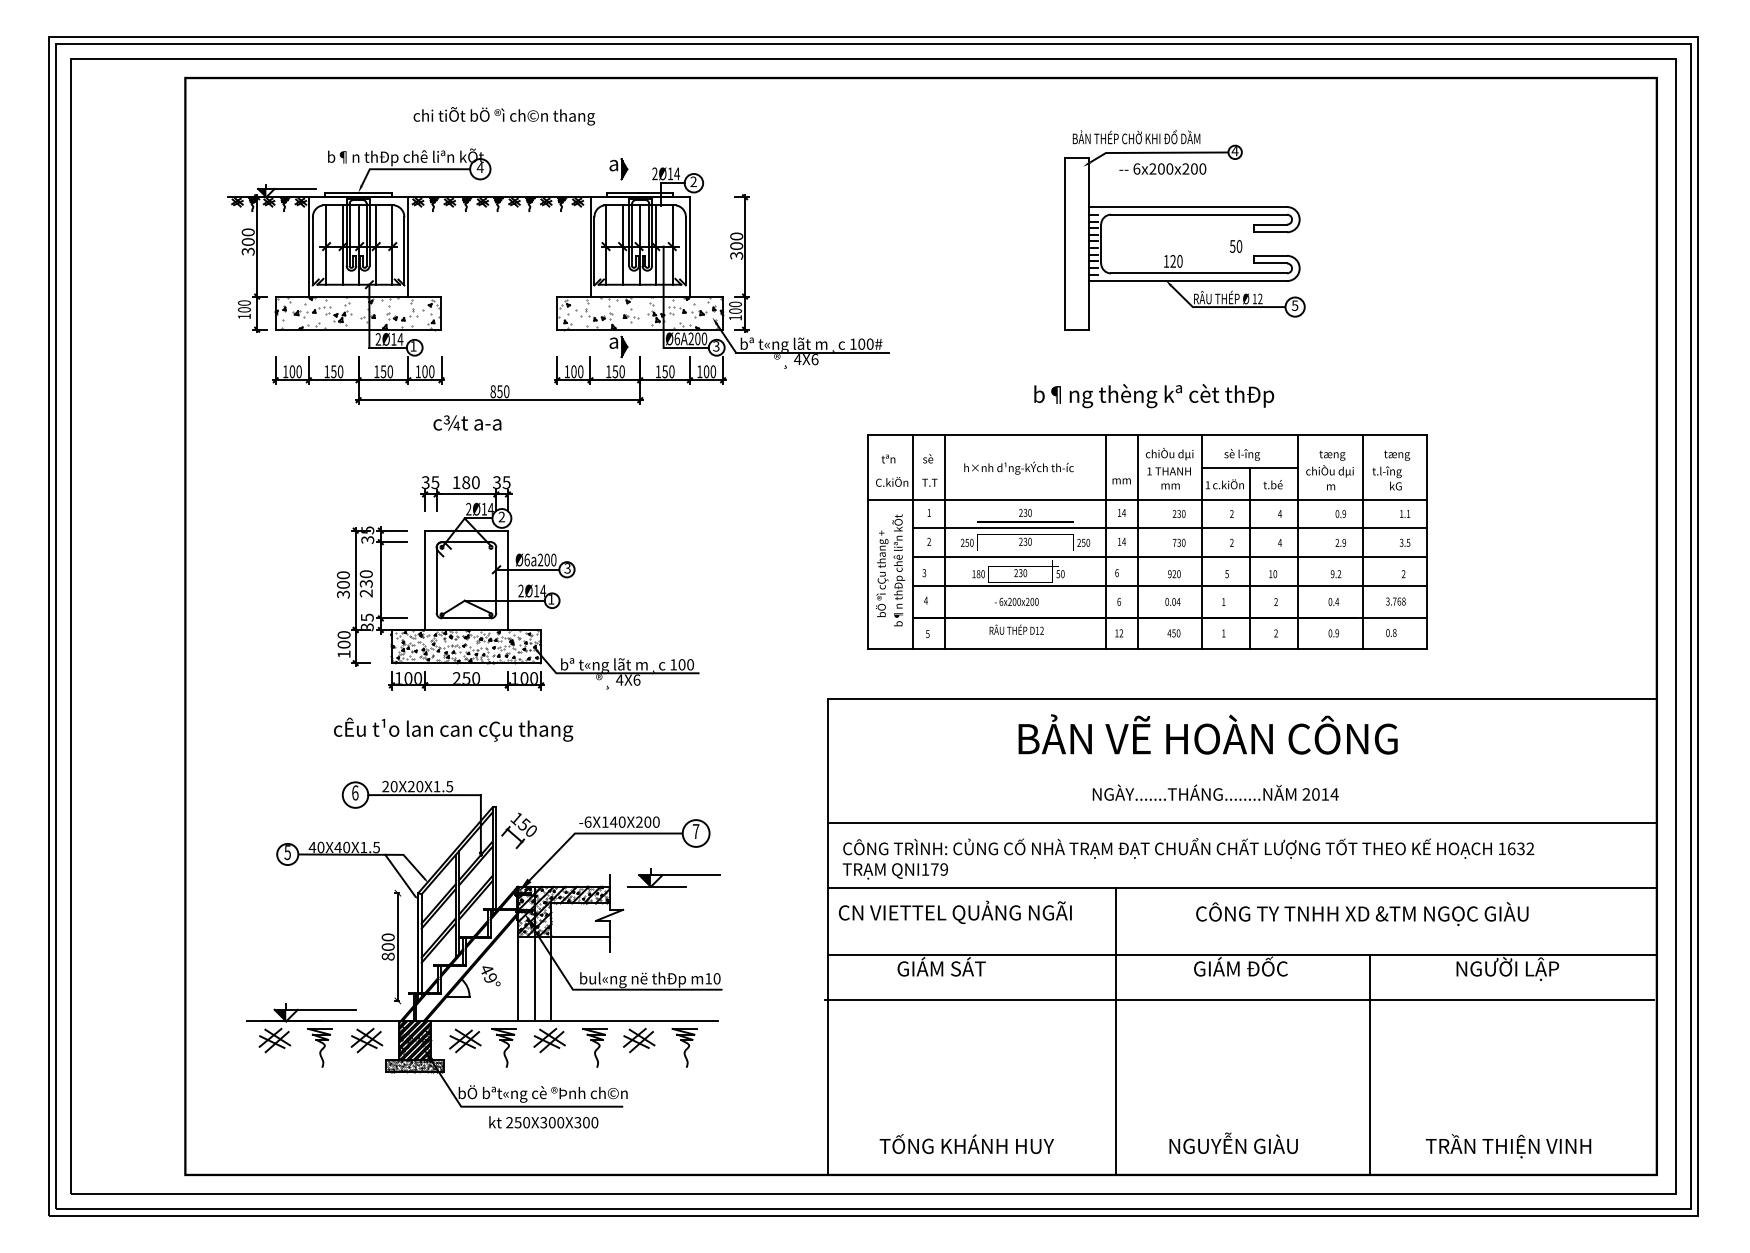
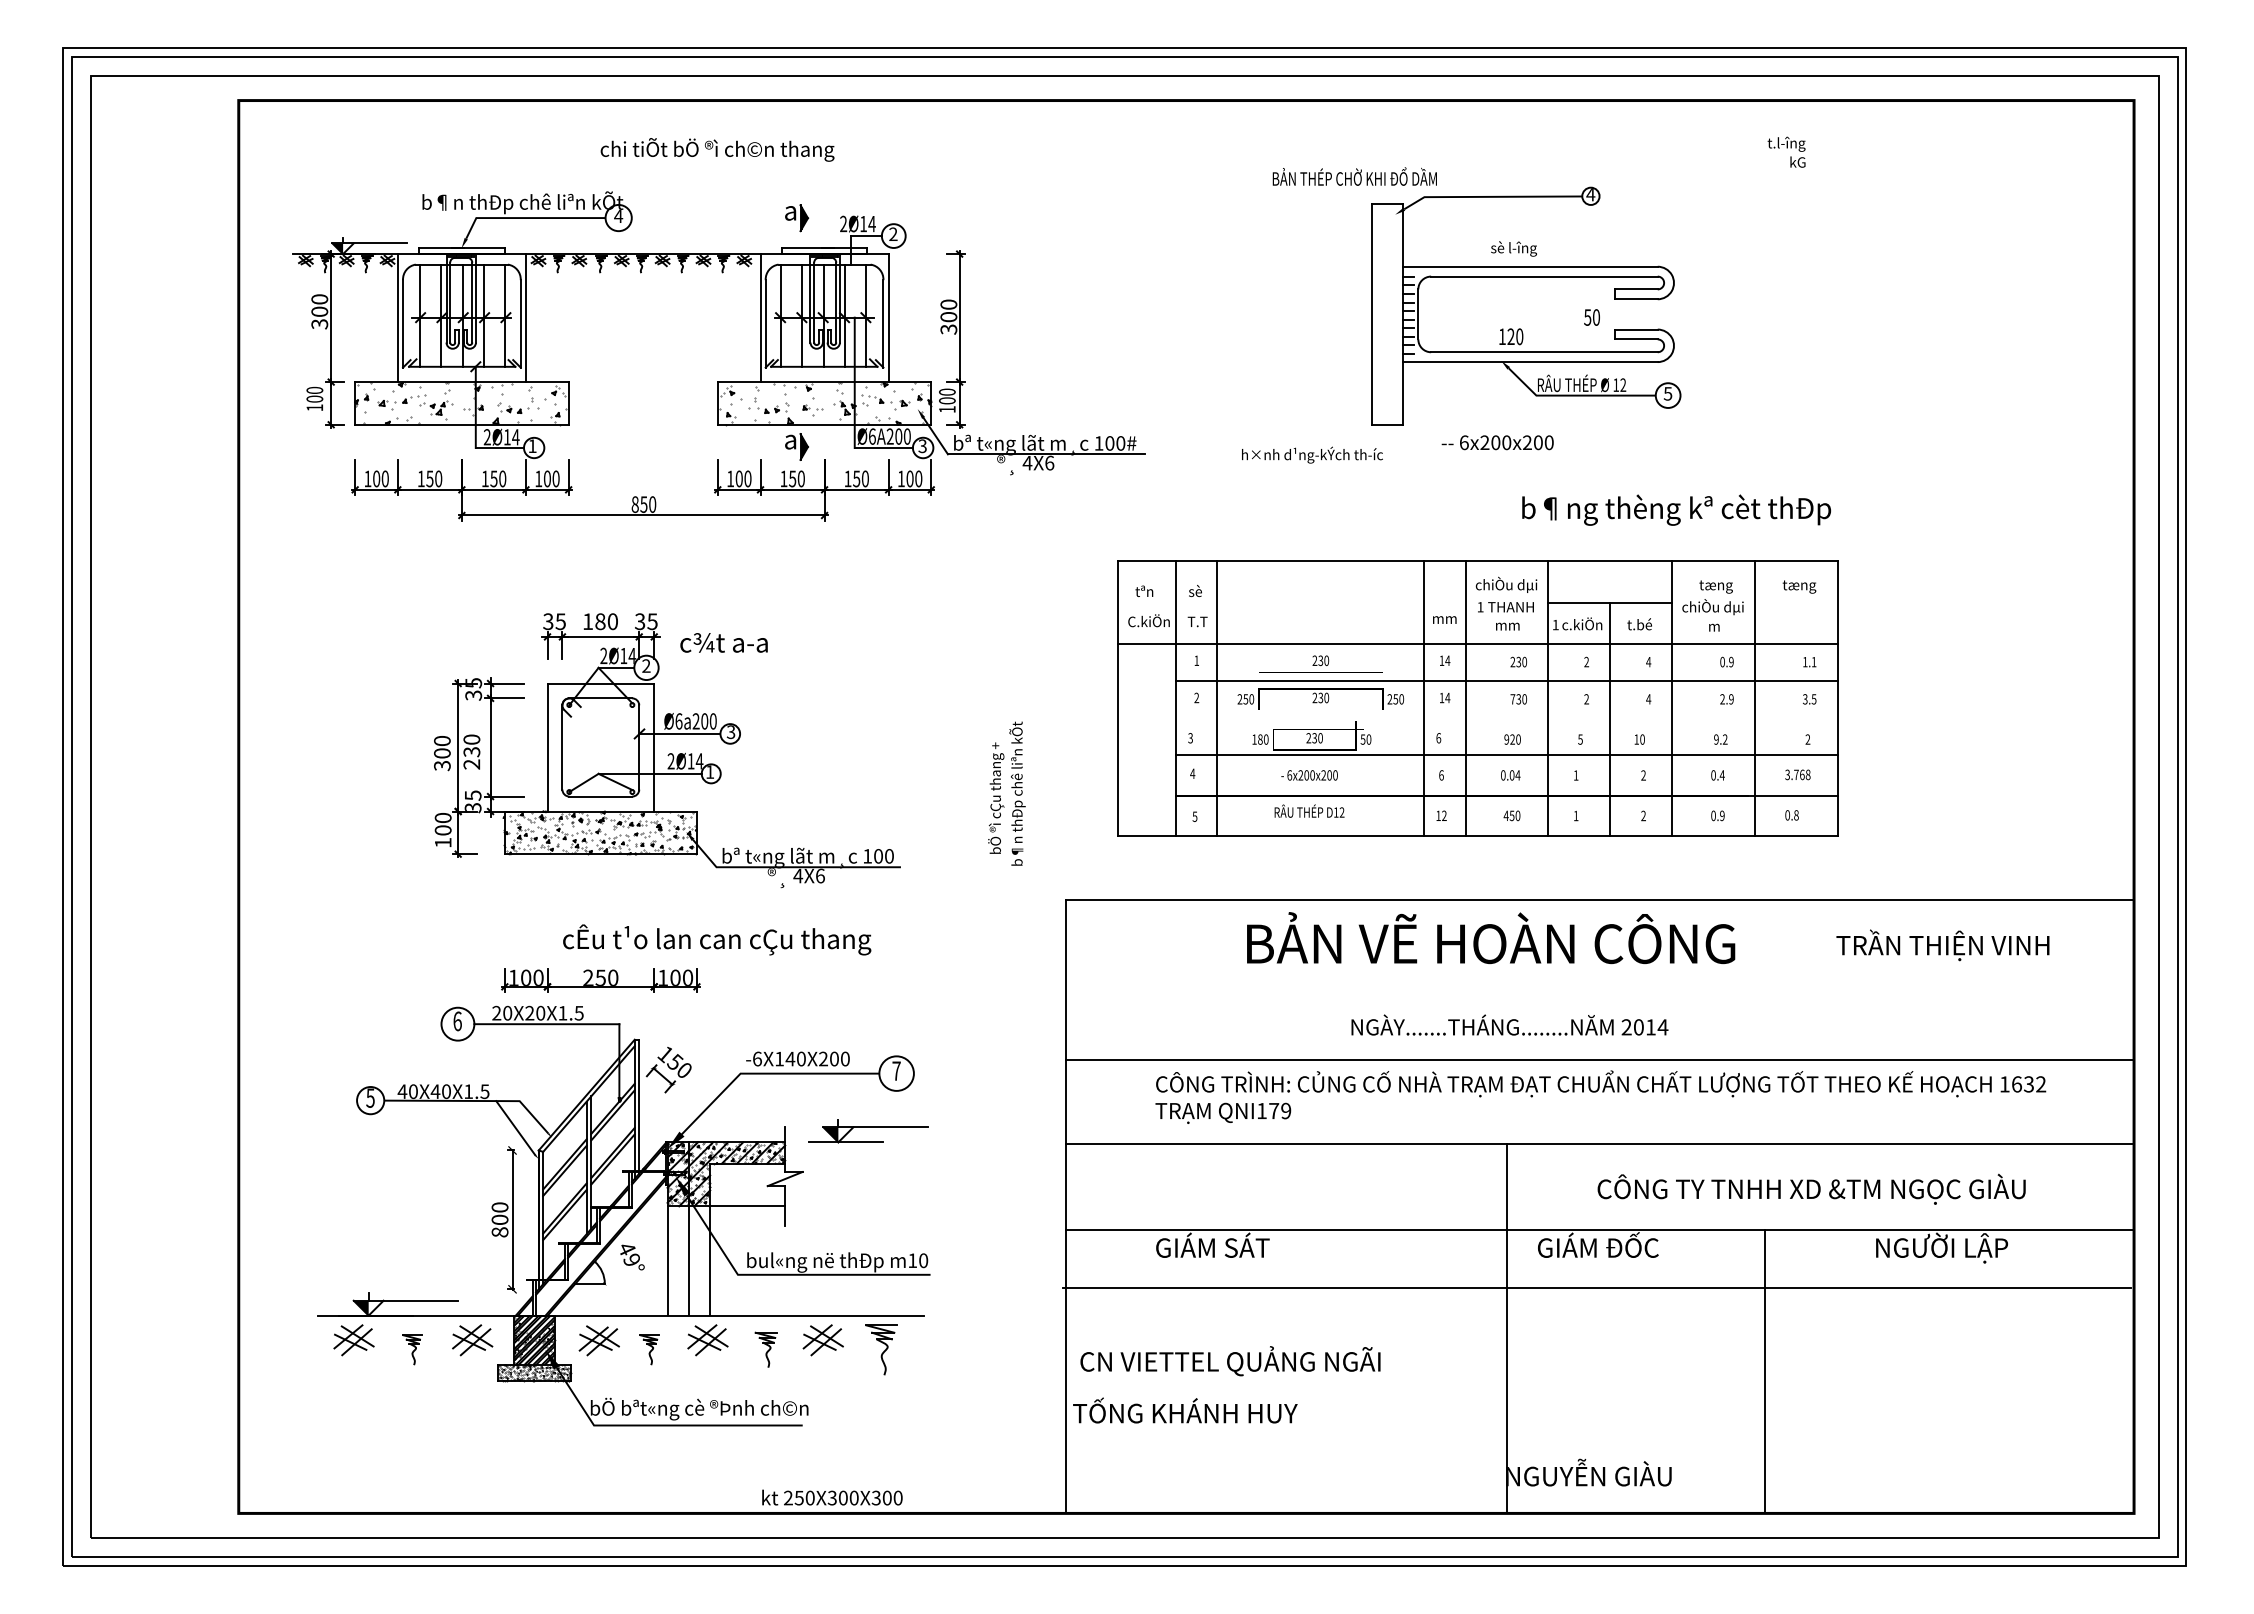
text: (504, 116) -> (717, 149), moved
text: (1136, 136) -> (1354, 176), moved
text: (1162, 168) -> (1497, 442), moved
text: (1154, 395) -> (1676, 509), moved
text: (467, 422) -> (723, 642), moved
text: (1241, 454) -> (1513, 248), moved
text: (1019, 467) -> (1312, 454), moved
text: (1387, 477) -> (1786, 151), moved
line: (1169, 557) -> (1506, 717), removed
text: (890, 570) -> (1006, 793), moved
part: (466, 680) -> (600, 980), moved
text: (453, 729) -> (717, 939), moved
text: (1208, 734) -> (1491, 938), moved
text: (1215, 792) -> (1509, 1024), moved
text: (1188, 858) -> (1600, 1096), moved
text: (955, 912) -> (1230, 1361), moved
text: (1362, 913) -> (1811, 1188), moved
line: (1116, 1031) -> (1506, 1328), moved
part: (320, 1047) -> (412, 1349), size x0.6
part: (504, 1047) -> (649, 1349), size x0.6
part: (595, 1047) -> (766, 1349), size x0.7
text: (543, 1122) -> (832, 1497), moved
text: (967, 1143) -> (1185, 1410), moved
text: (1508, 1146) -> (1942, 945), moved

